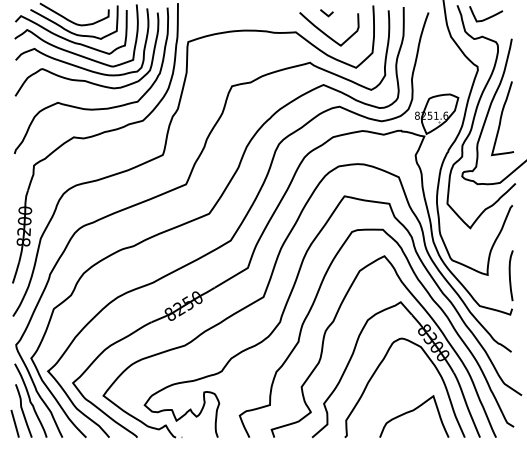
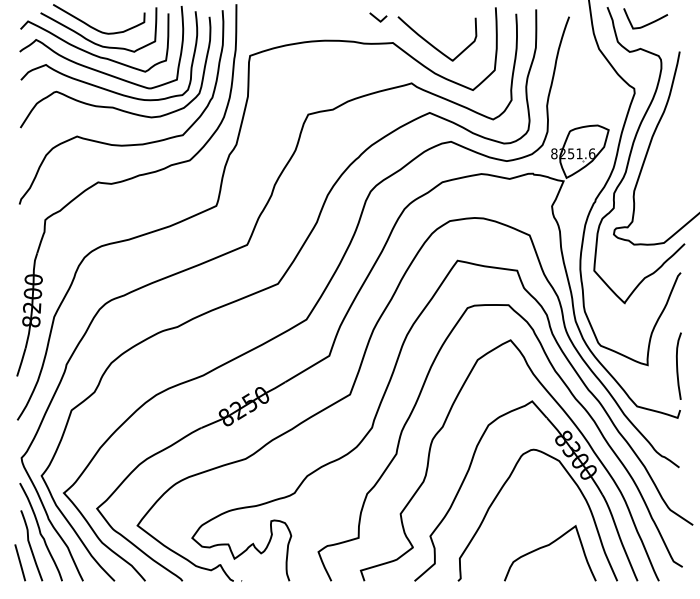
line: (326, 13) -> (377, 18), moved
curve: (501, 118) -> (666, 157), removed

